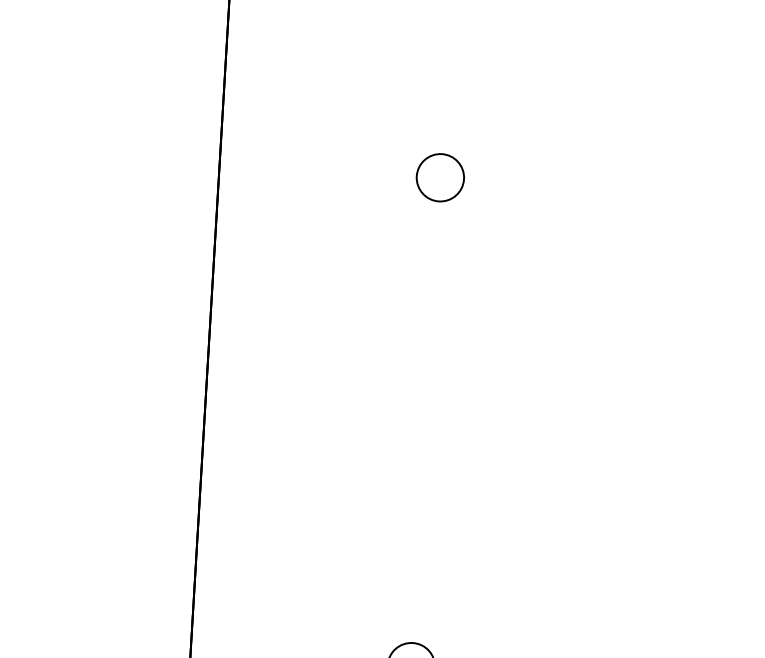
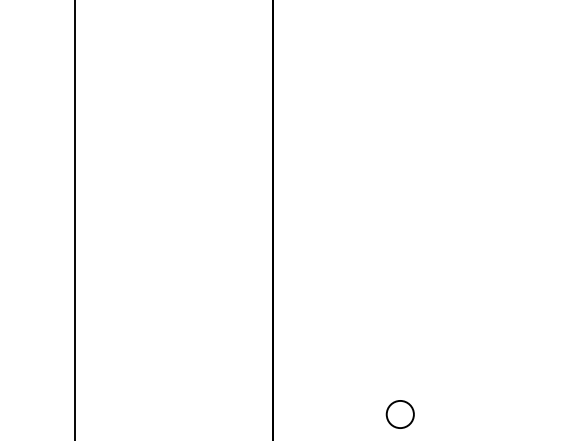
part: (438, 177) -> (399, 133), removed

